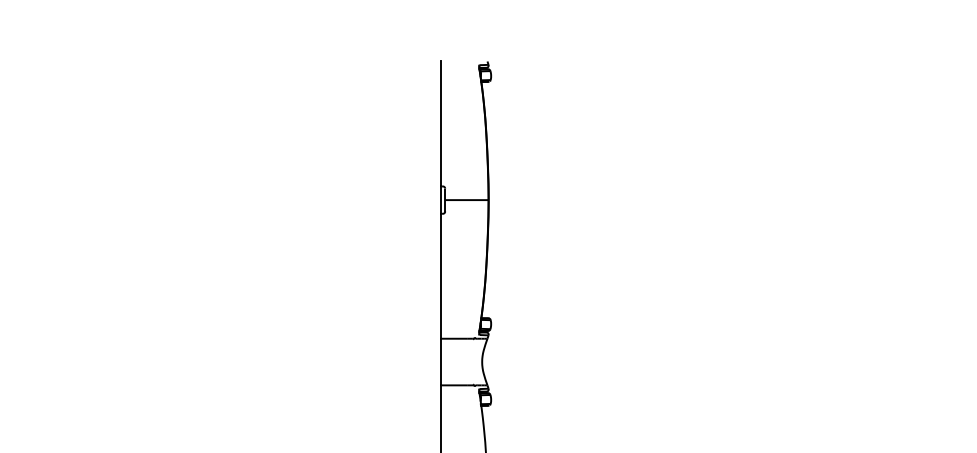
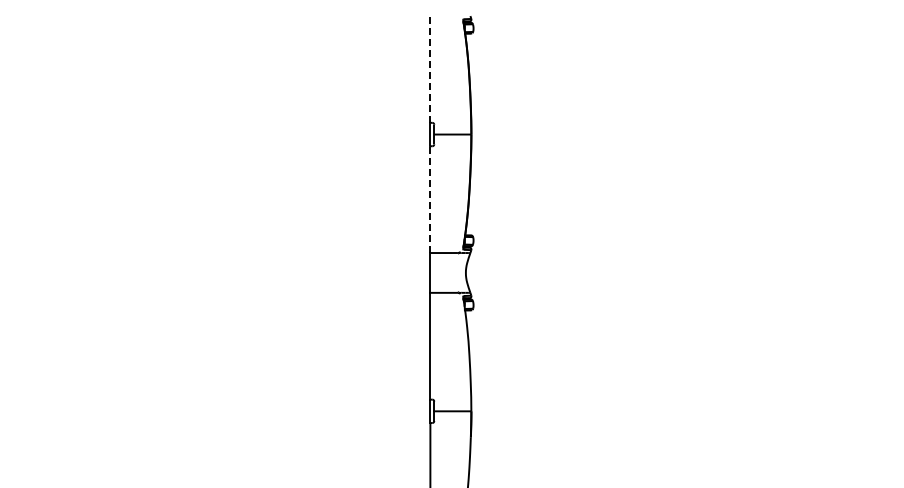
line: (440, 122) -> (430, 68), solid -> dashed
line: (440, 276) -> (430, 199), solid -> dashed

